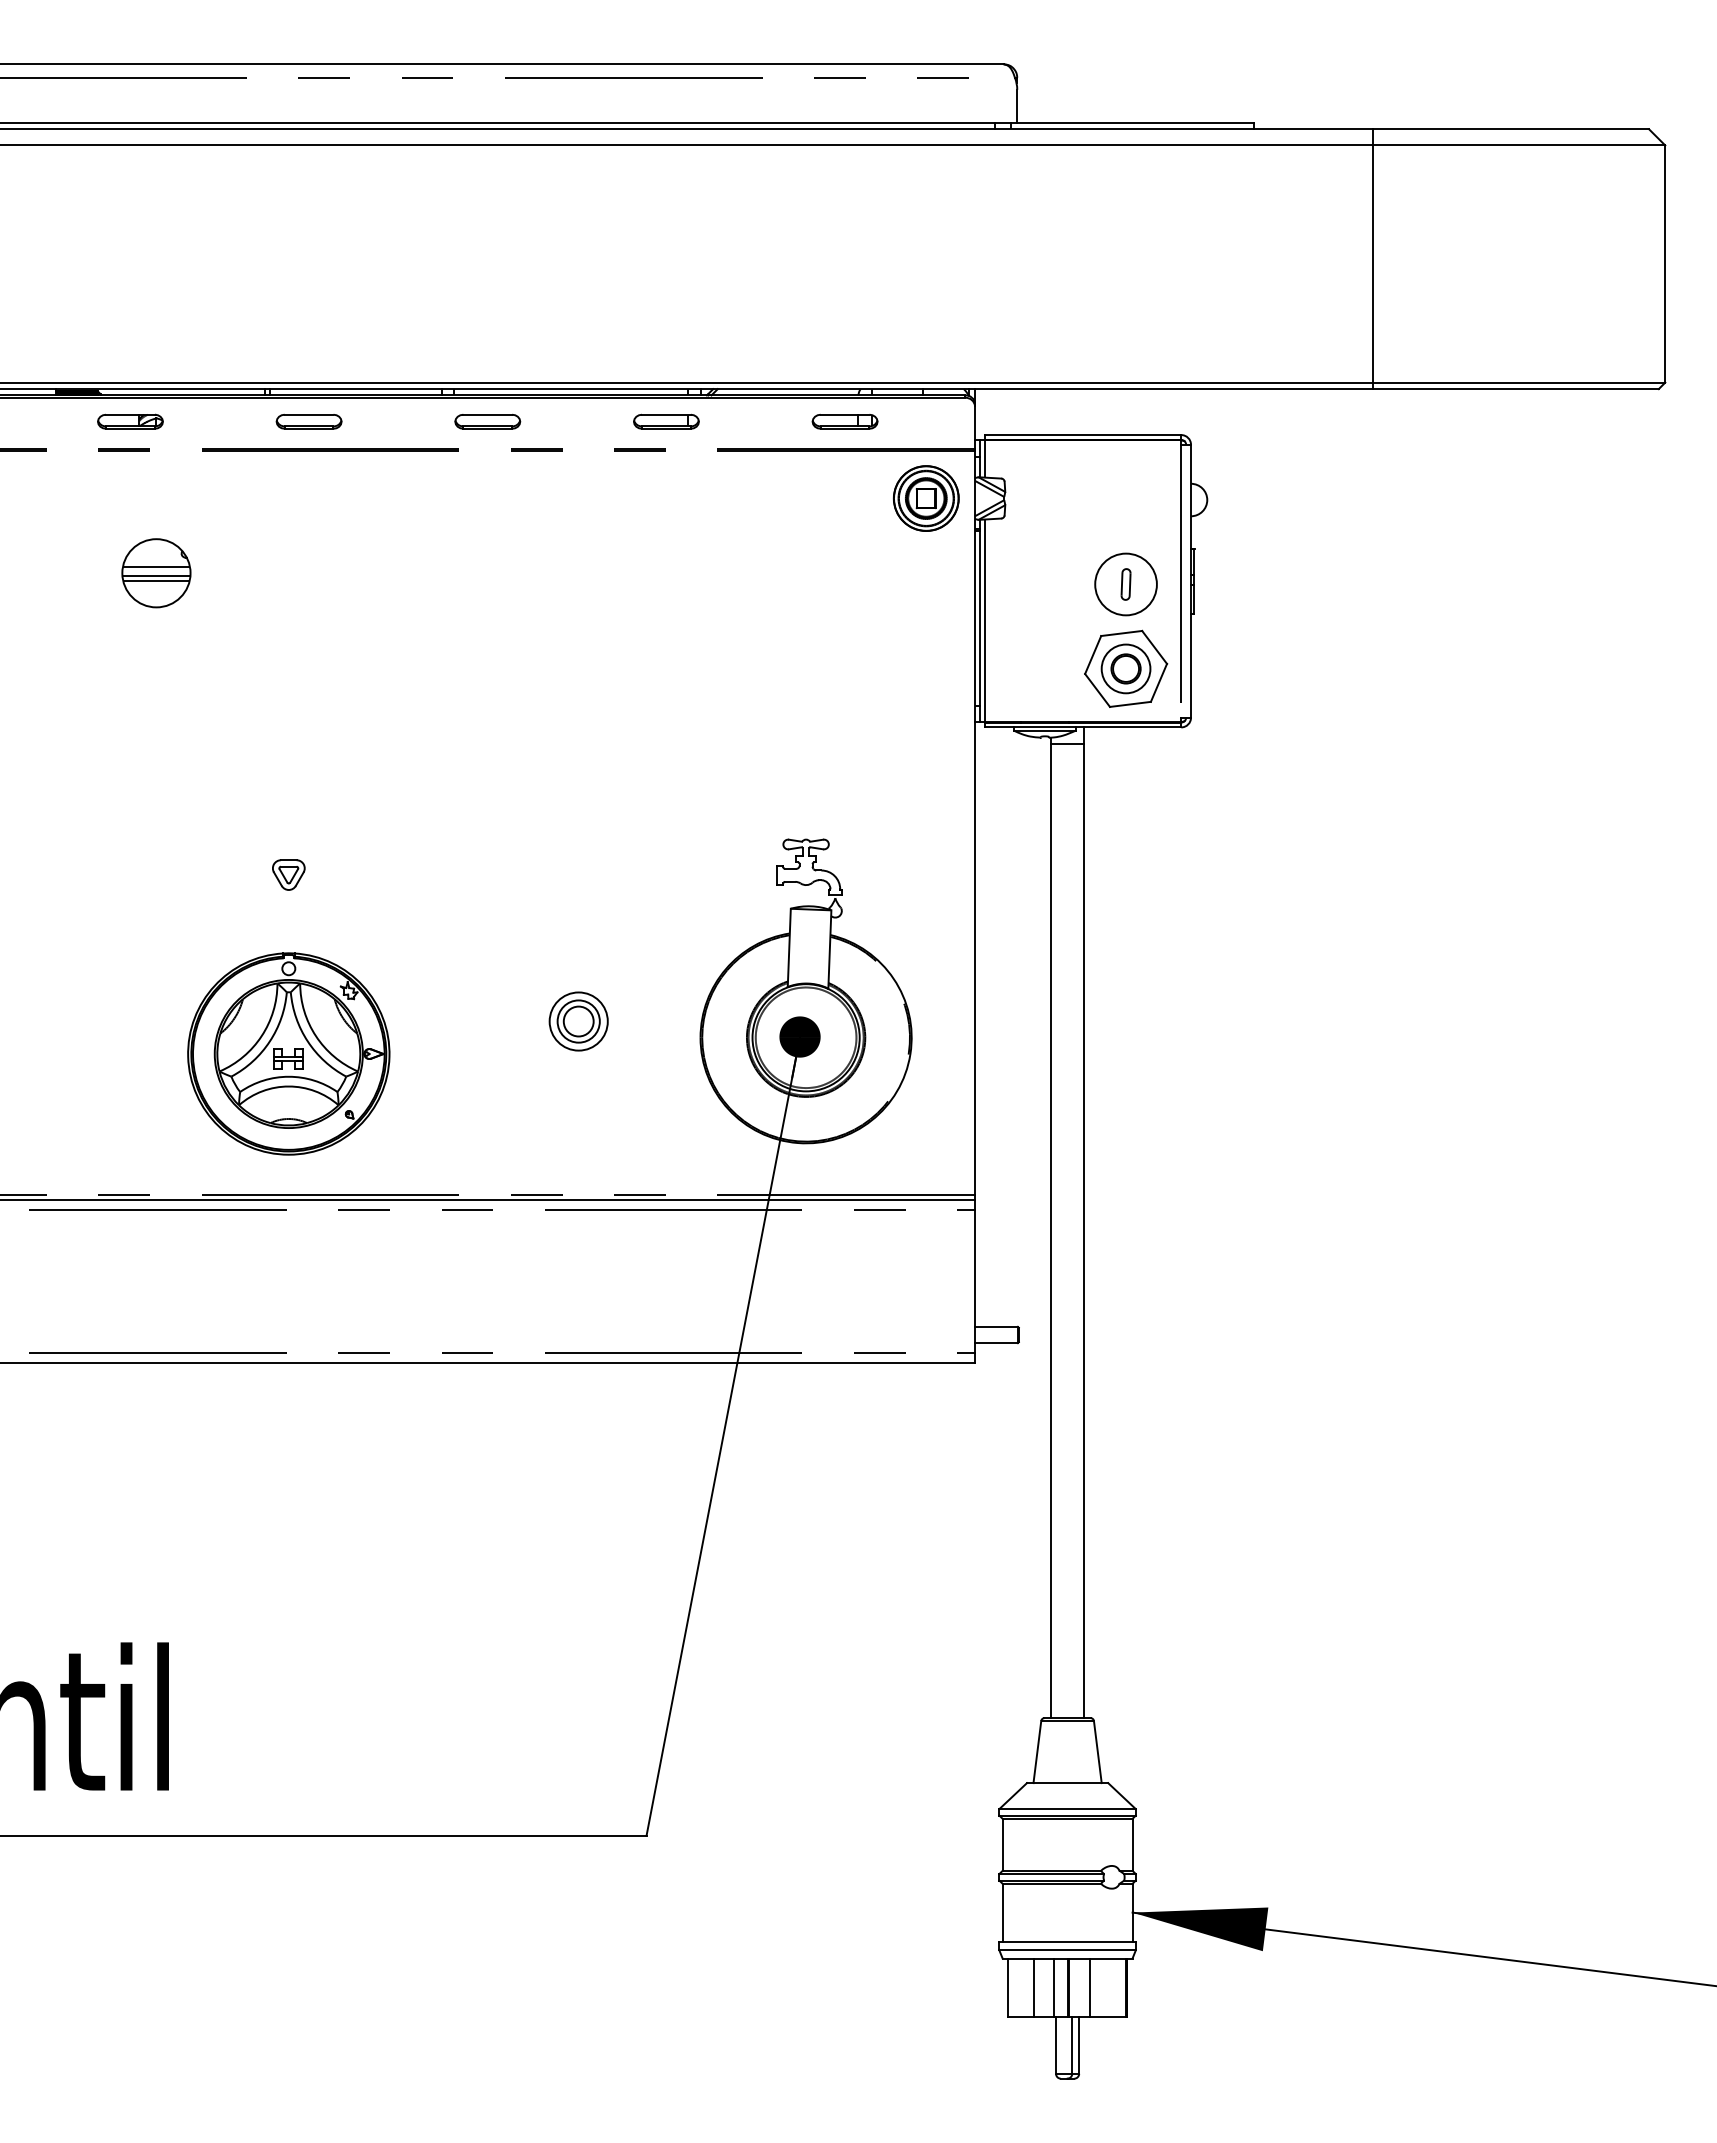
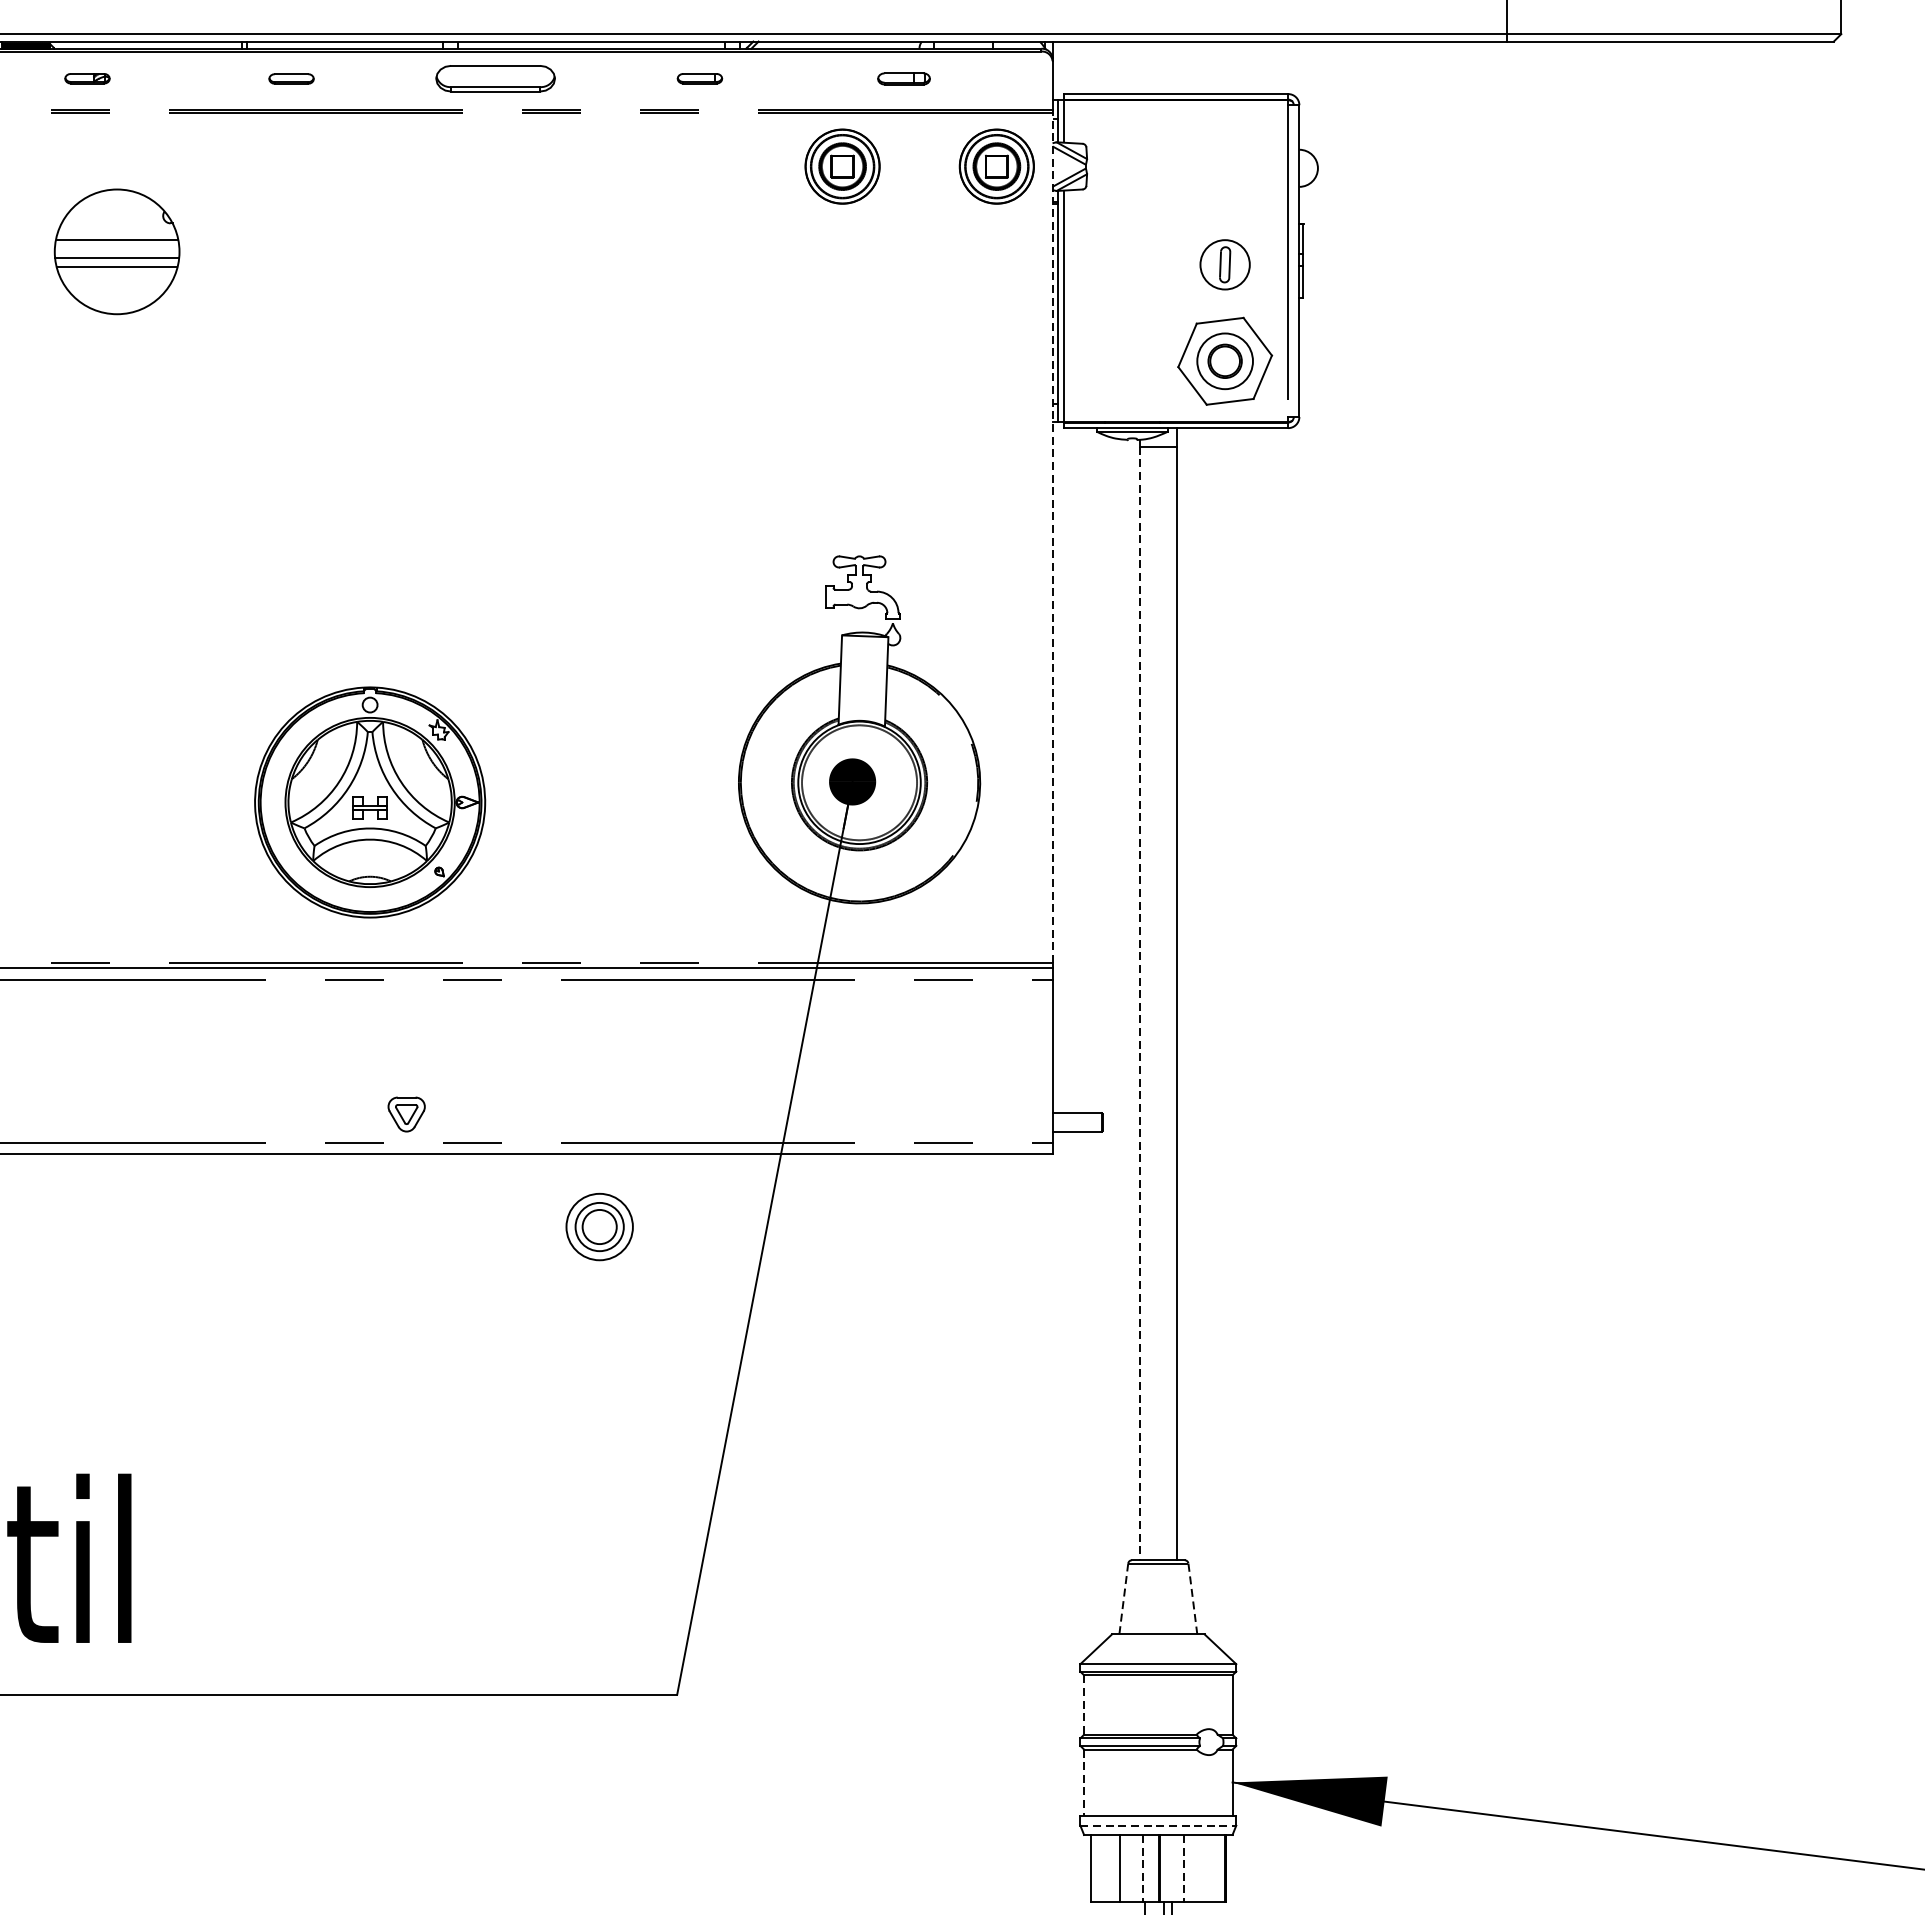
part: (130, 421) -> (87, 78), size x0.6
part: (308, 421) -> (290, 78), size x0.6
part: (487, 421) -> (495, 78), size x1.6
part: (666, 421) -> (699, 78), size x0.6
part: (844, 421) -> (903, 78), size x0.7
part: (790, 498) -> (841, 166), added
part: (156, 573) -> (117, 252), size x1.6
circle: (1125, 584) -> (1224, 264), size x0.7
line: (975, 823) -> (1053, 537), solid -> dashed
part: (288, 874) -> (406, 1113), moved
part: (578, 1021) -> (599, 1226), moved
part: (288, 1053) -> (369, 801), moved
line: (1051, 1231) -> (1139, 1004), solid -> dashed
line: (1097, 1751) -> (1192, 1598), solid -> dashed
line: (1037, 1752) -> (1123, 1599), solid -> dashed
line: (1002, 1844) -> (1083, 1704), solid -> dashed
line: (1002, 1913) -> (1083, 1783), solid -> dashed
line: (1068, 1950) -> (1159, 1825), solid -> dashed
line: (1053, 1988) -> (1142, 1869), solid -> dashed
line: (1089, 1988) -> (1183, 1869), solid -> dashed

